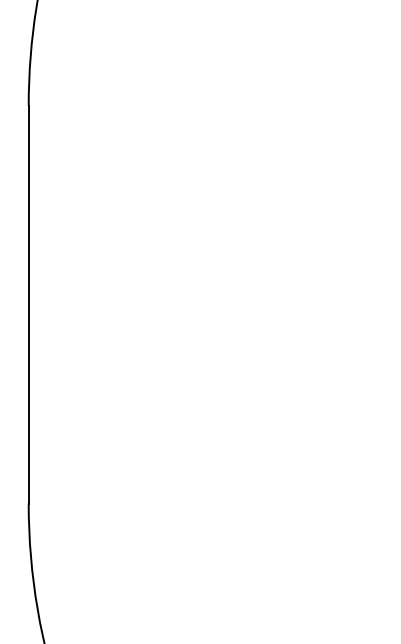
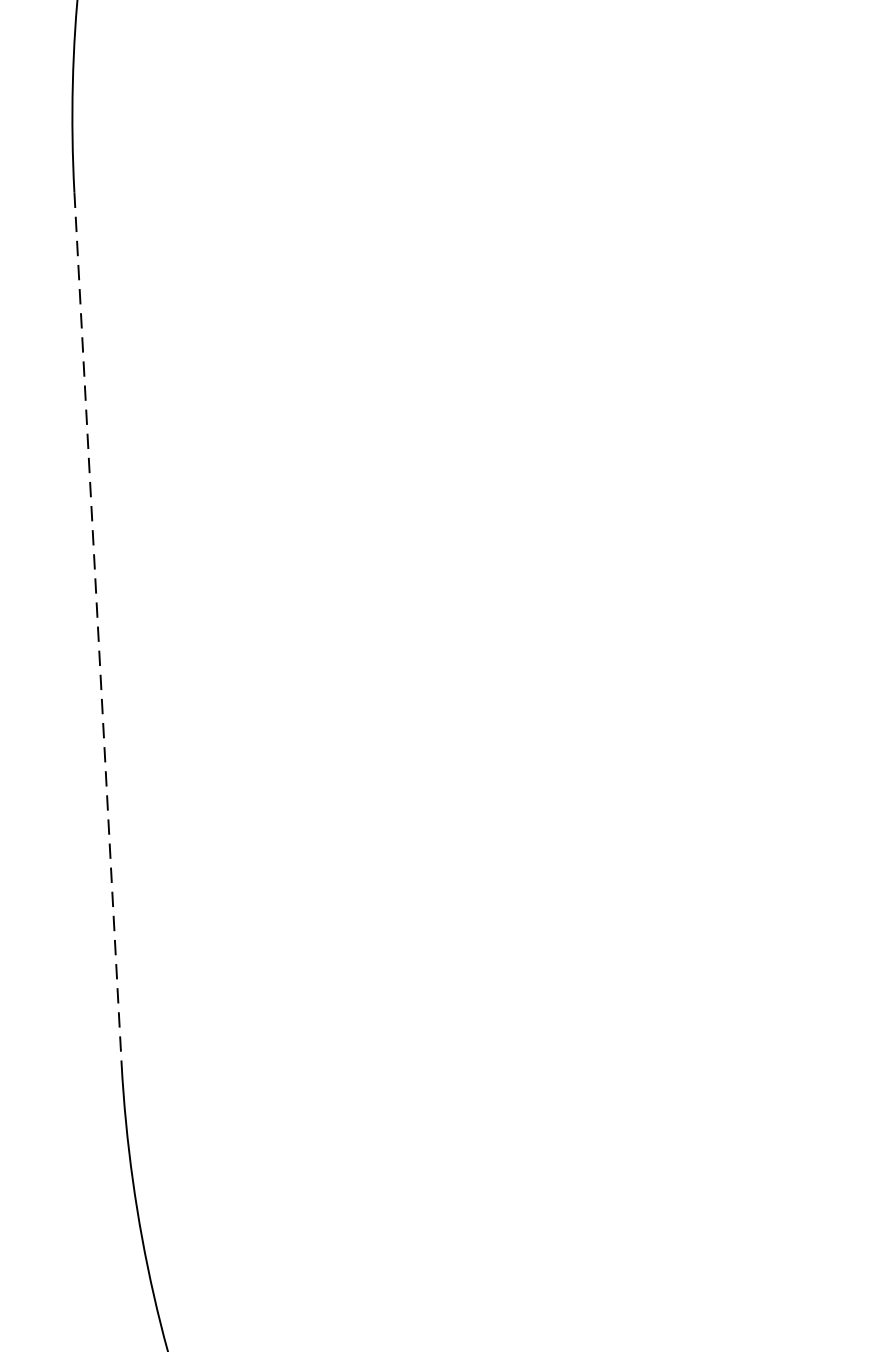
line: (28, 304) -> (97, 627), solid -> dashed

